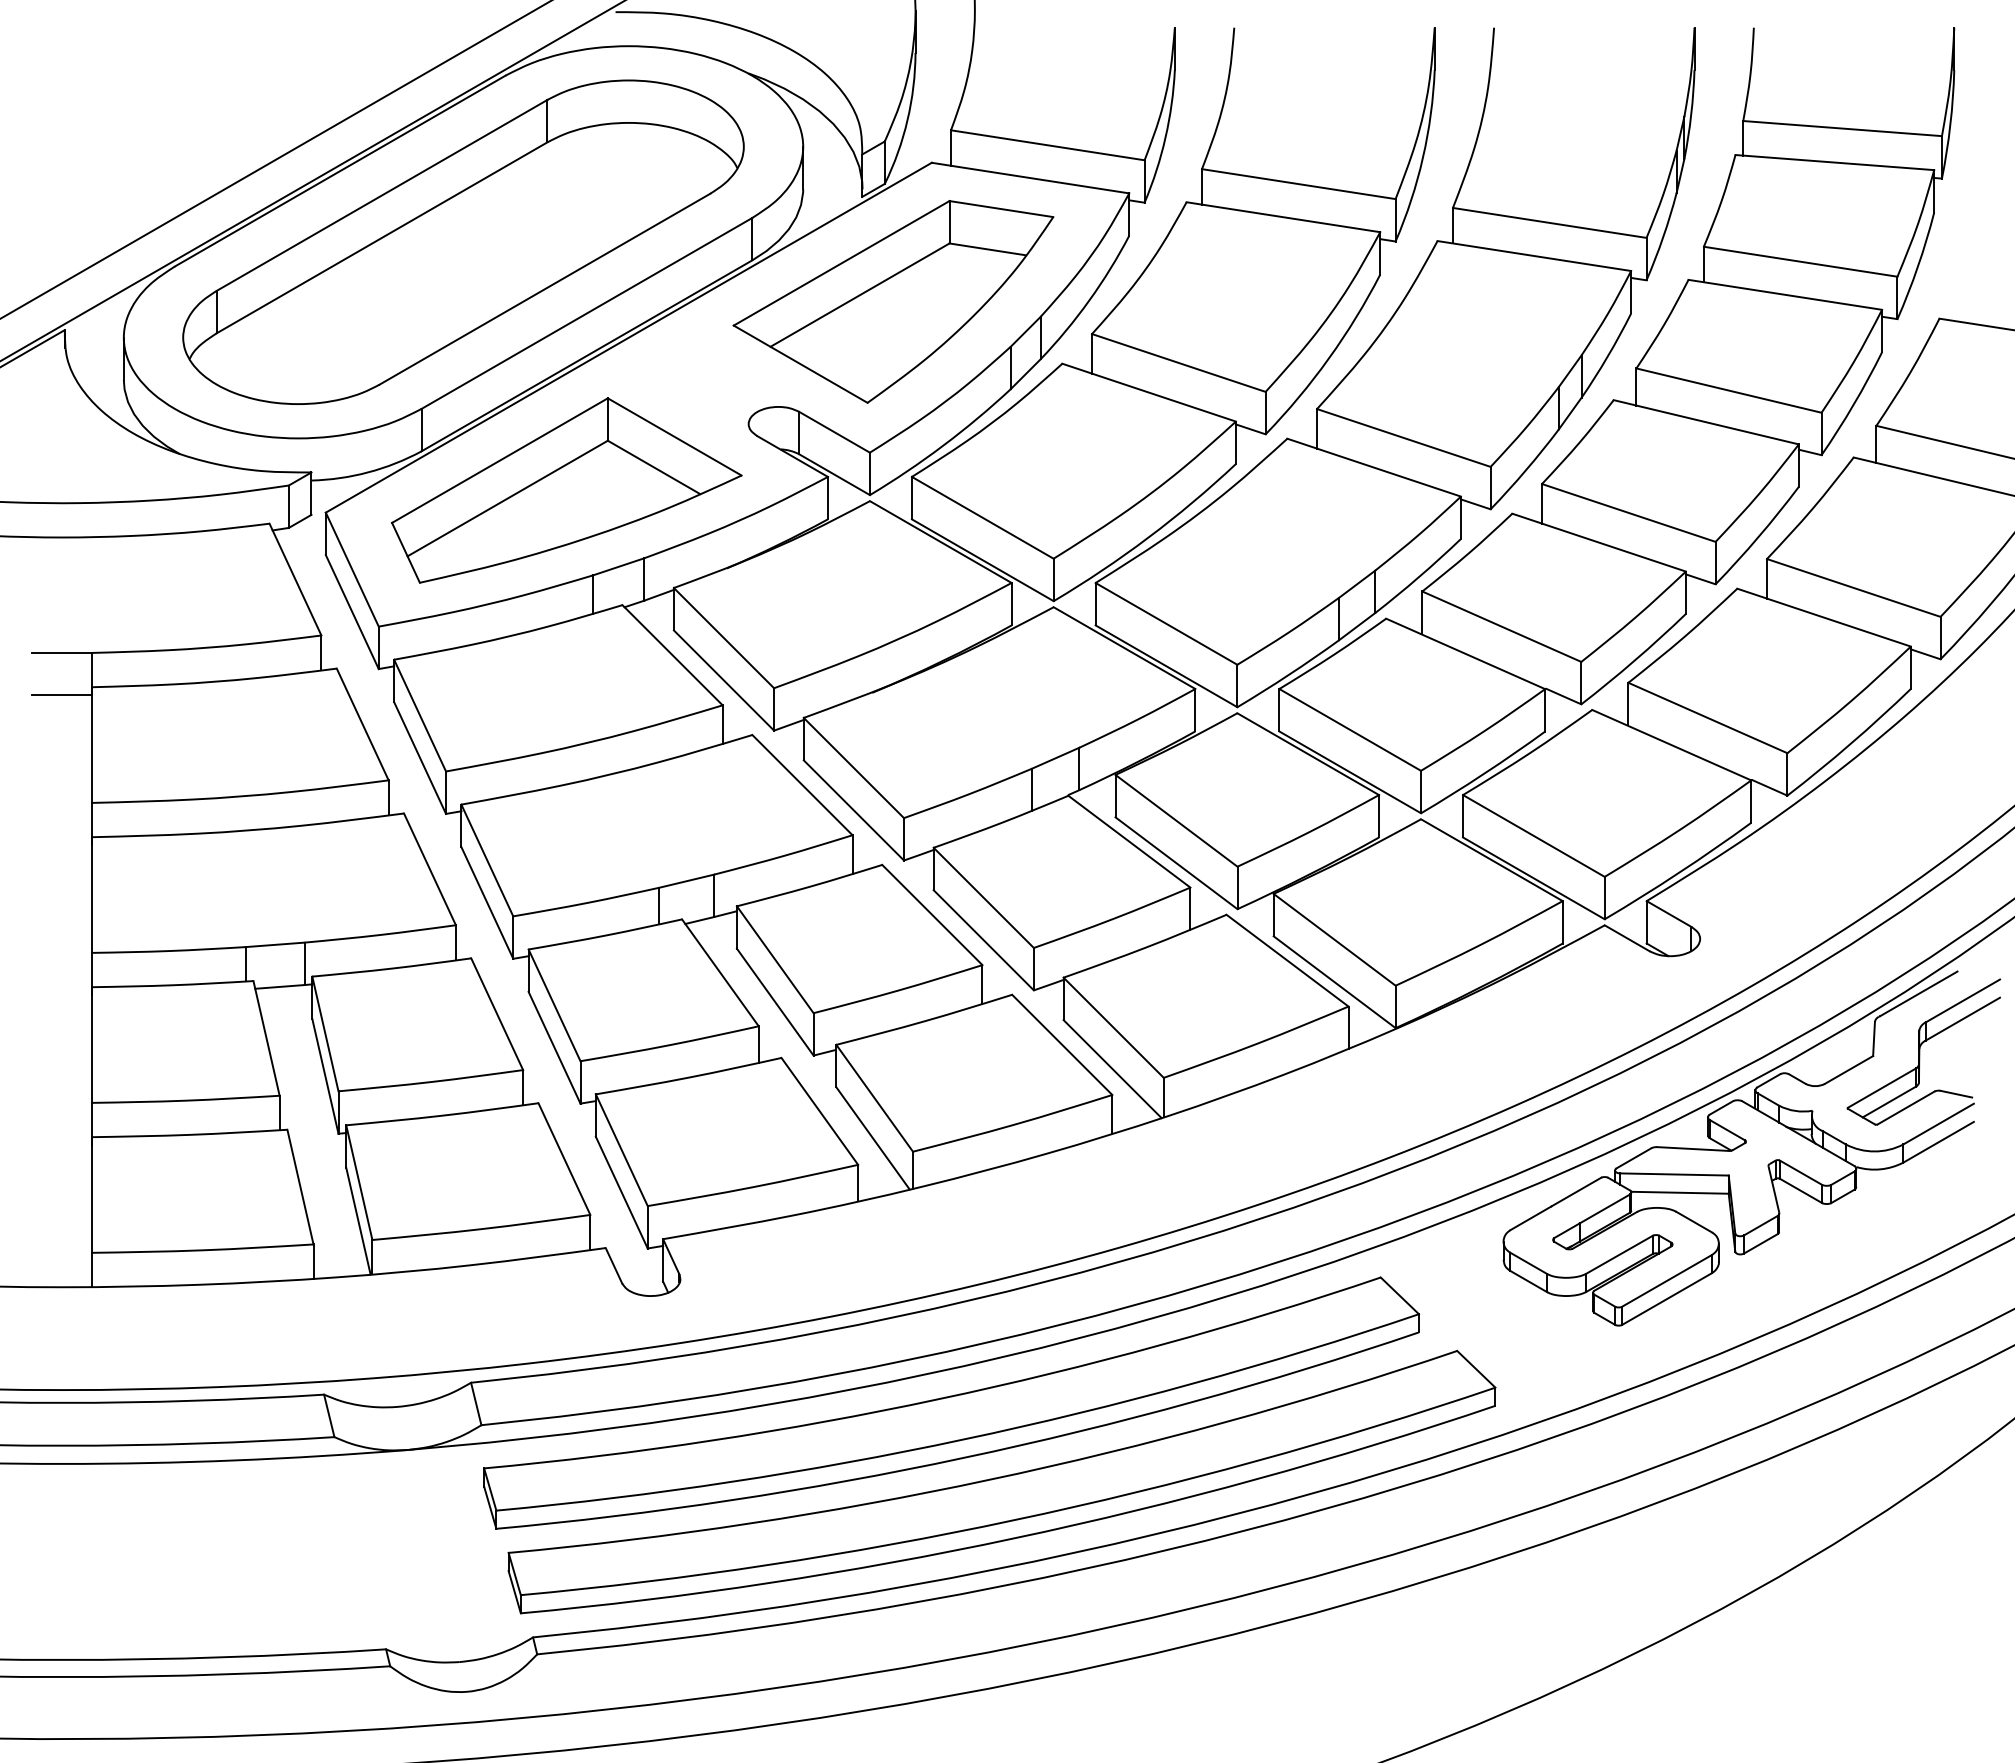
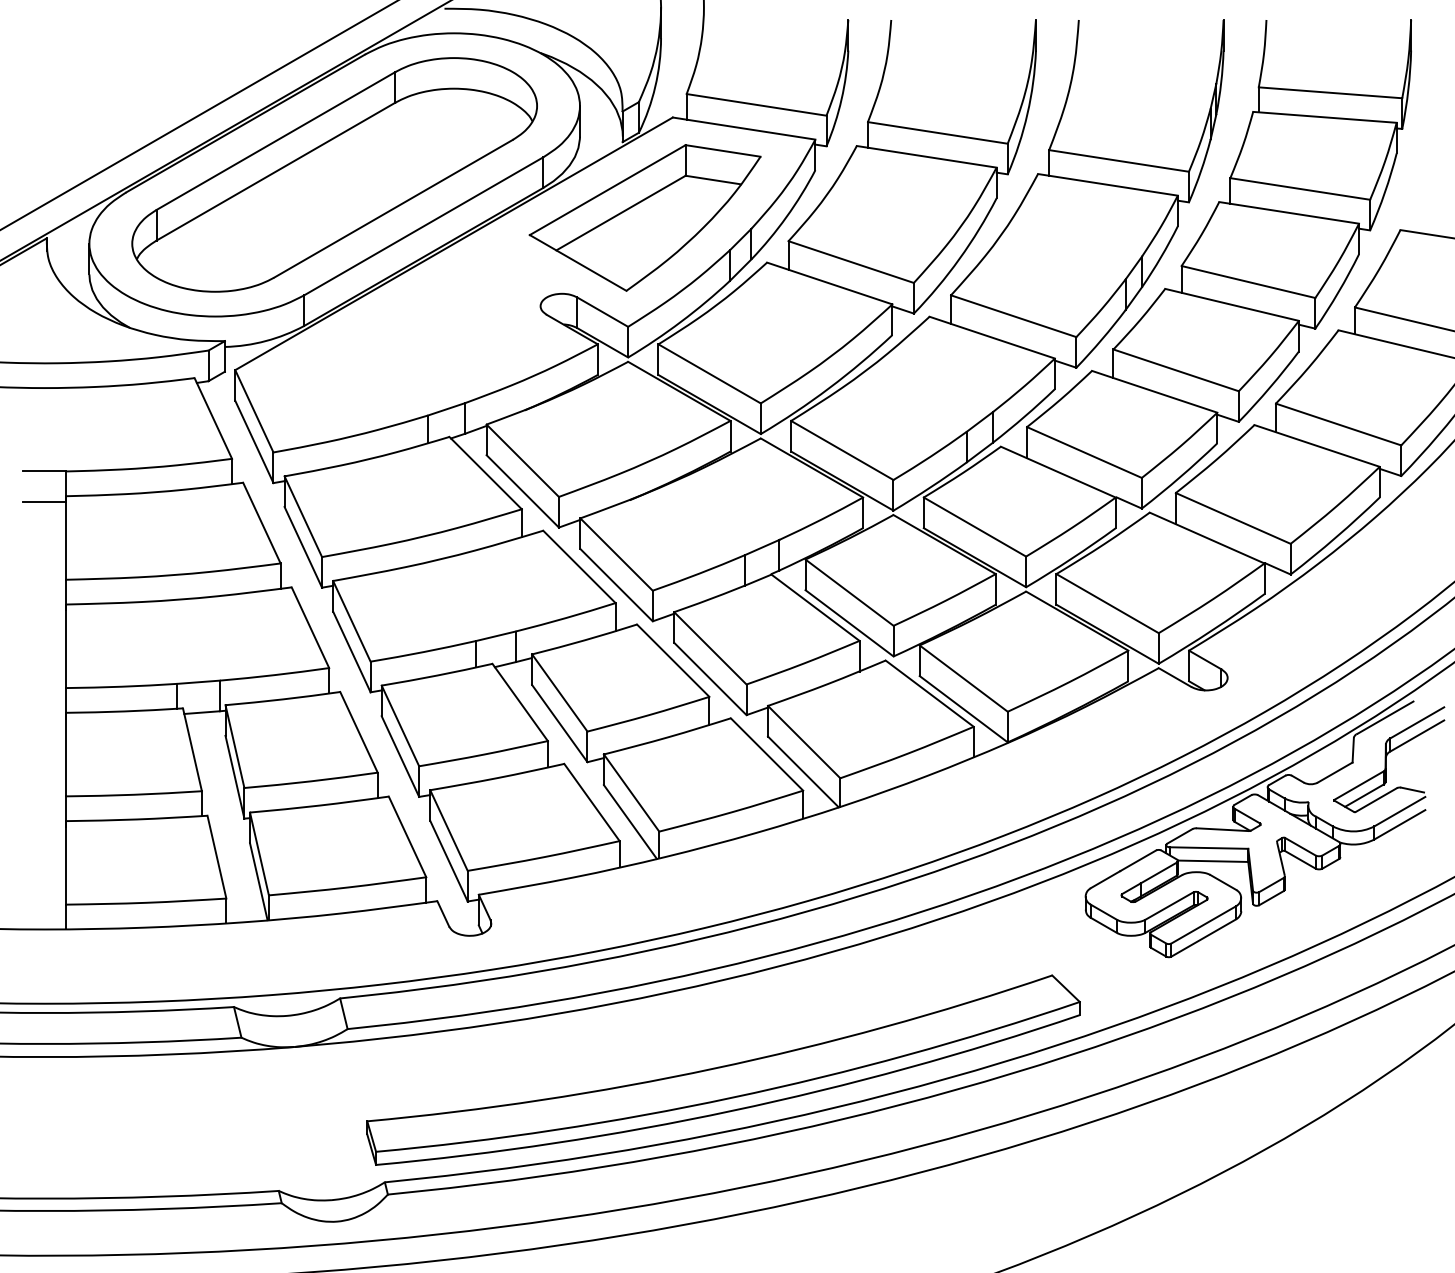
part: (566, 490) -> (409, 354), removed
part: (951, 1402) -> (687, 1012), removed

